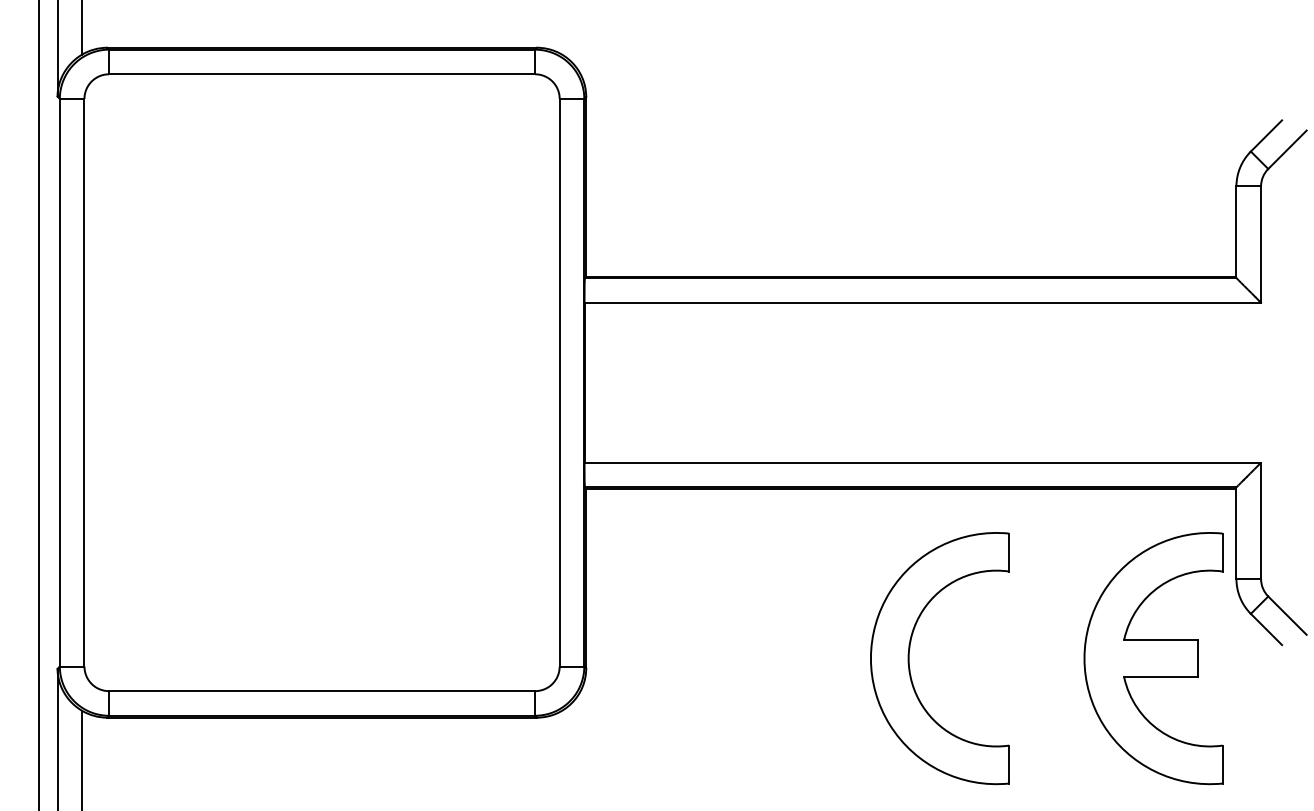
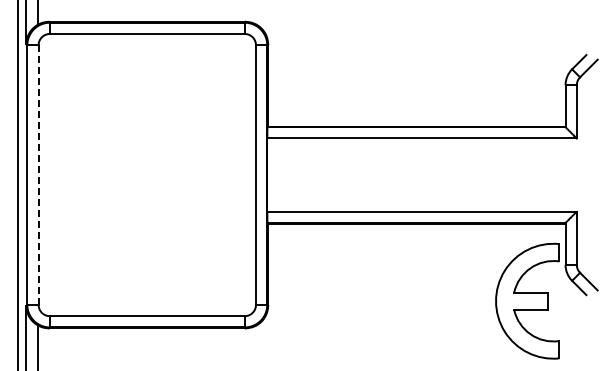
line: (84, 383) -> (38, 175), solid -> dashed
part: (910, 656) -> (416, 300), removed

